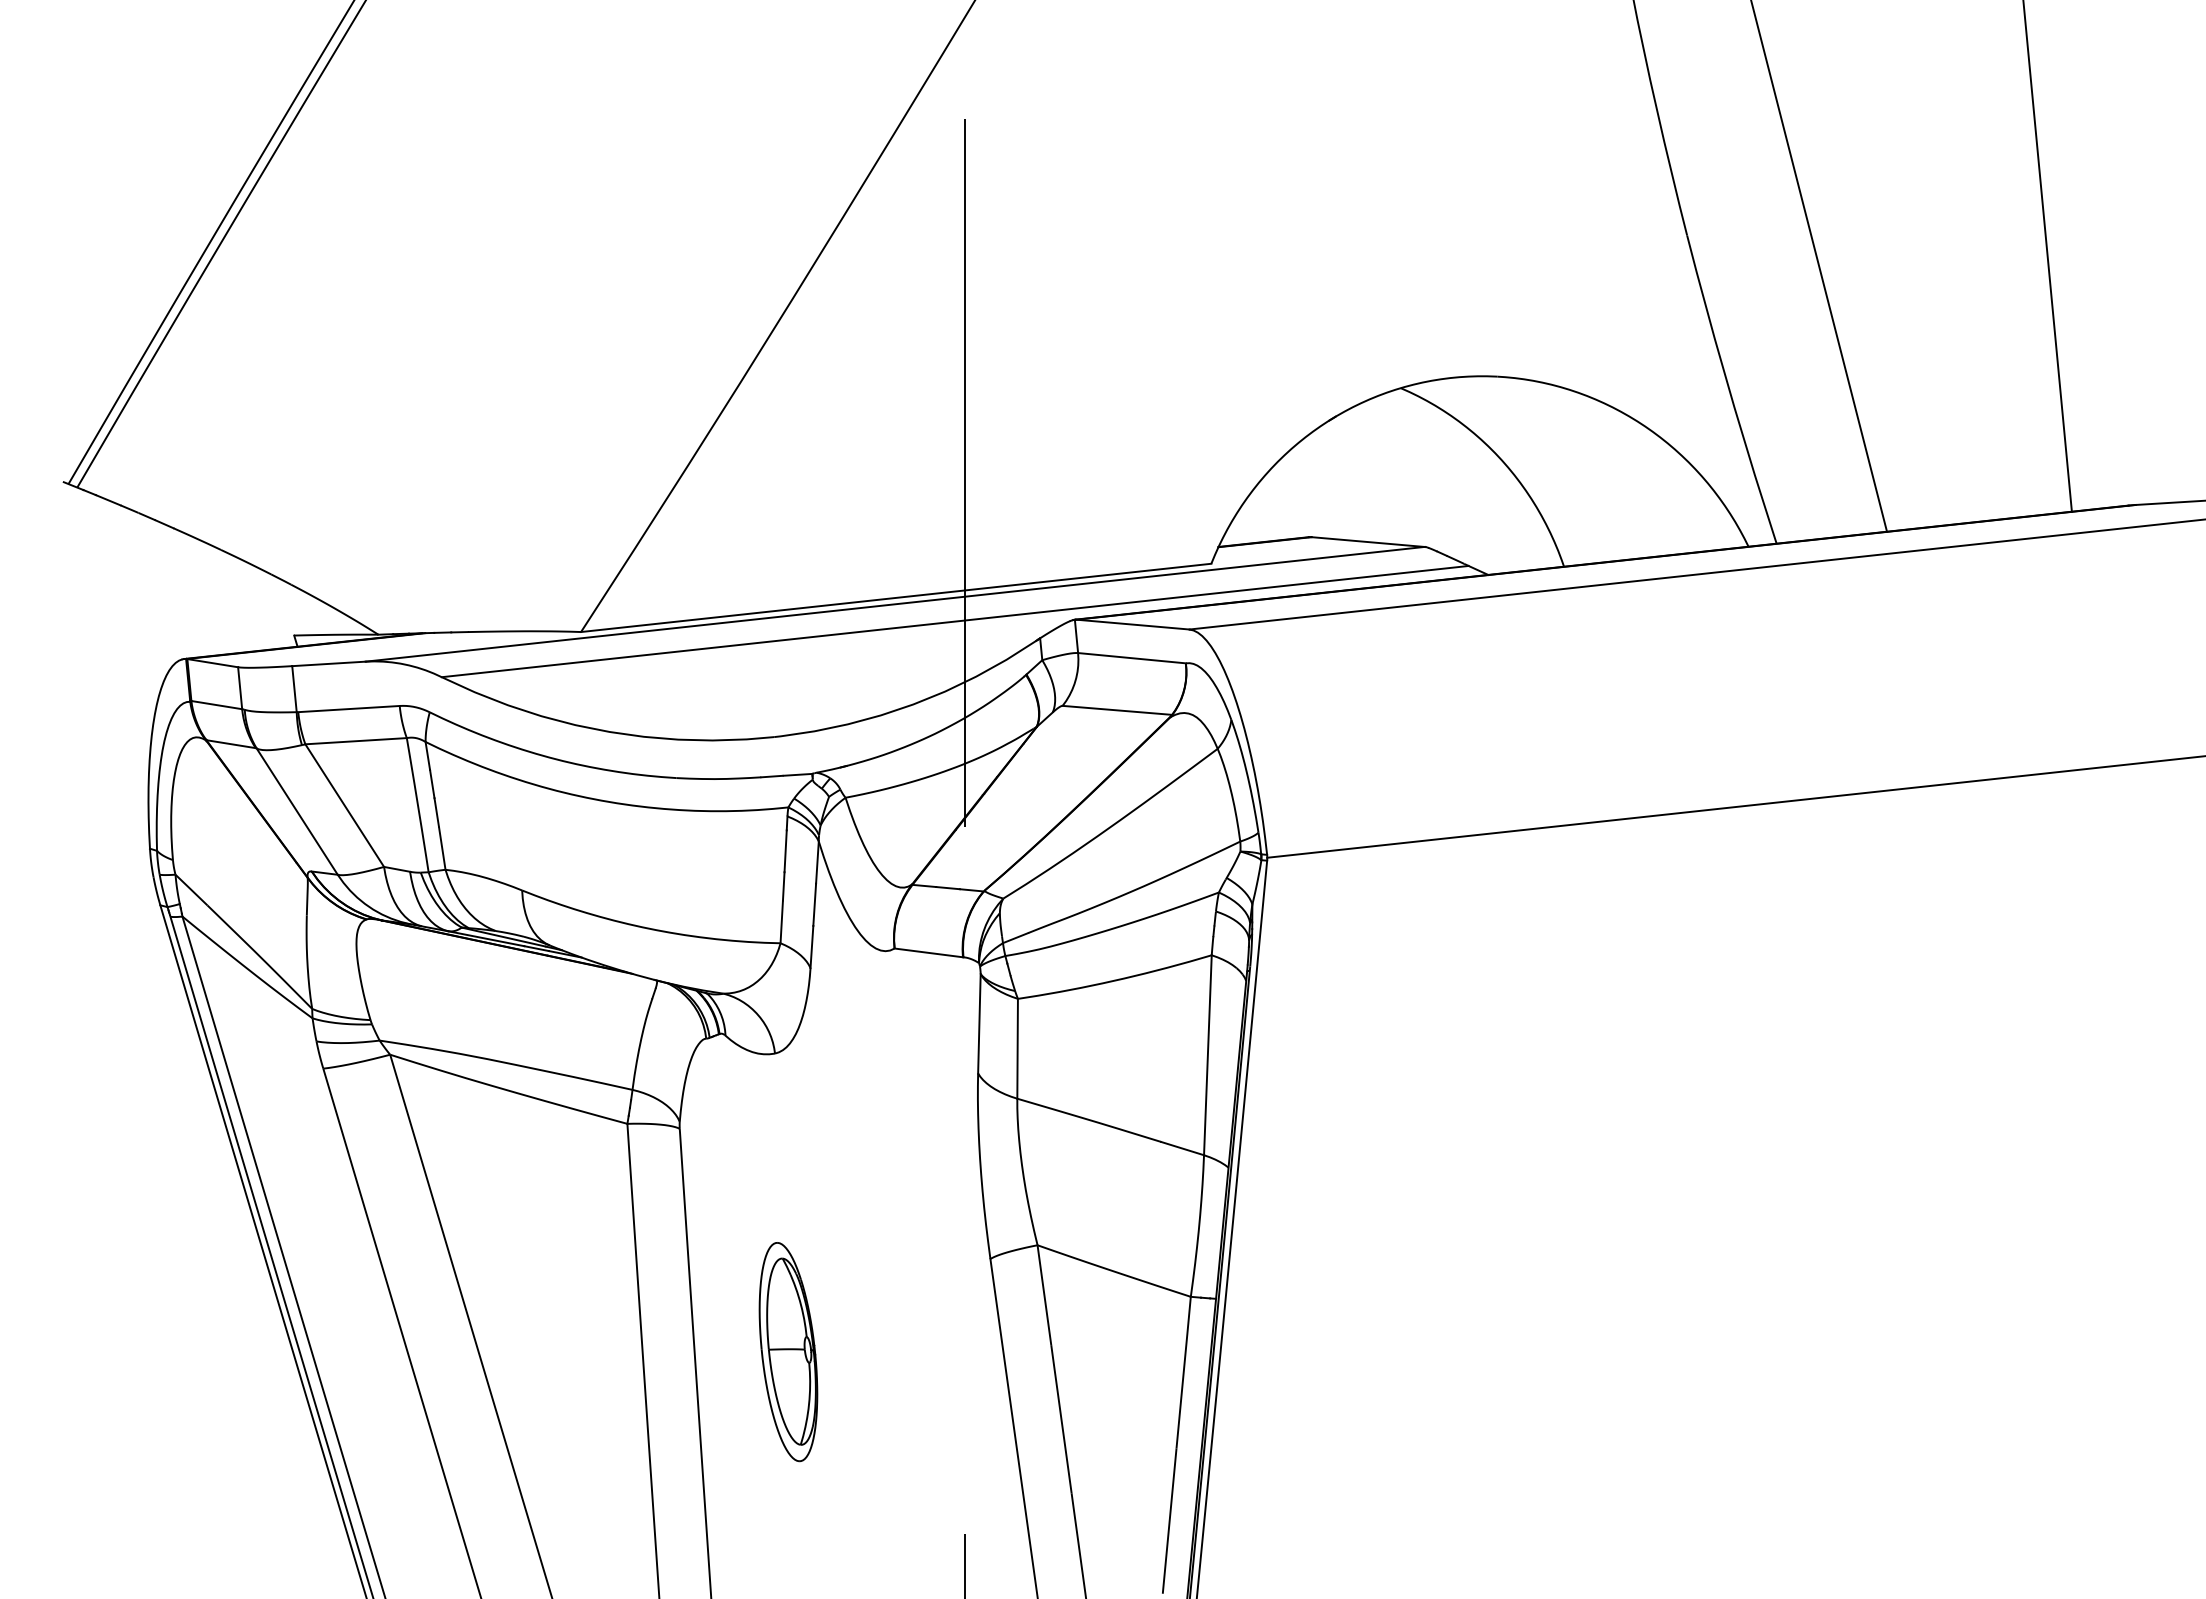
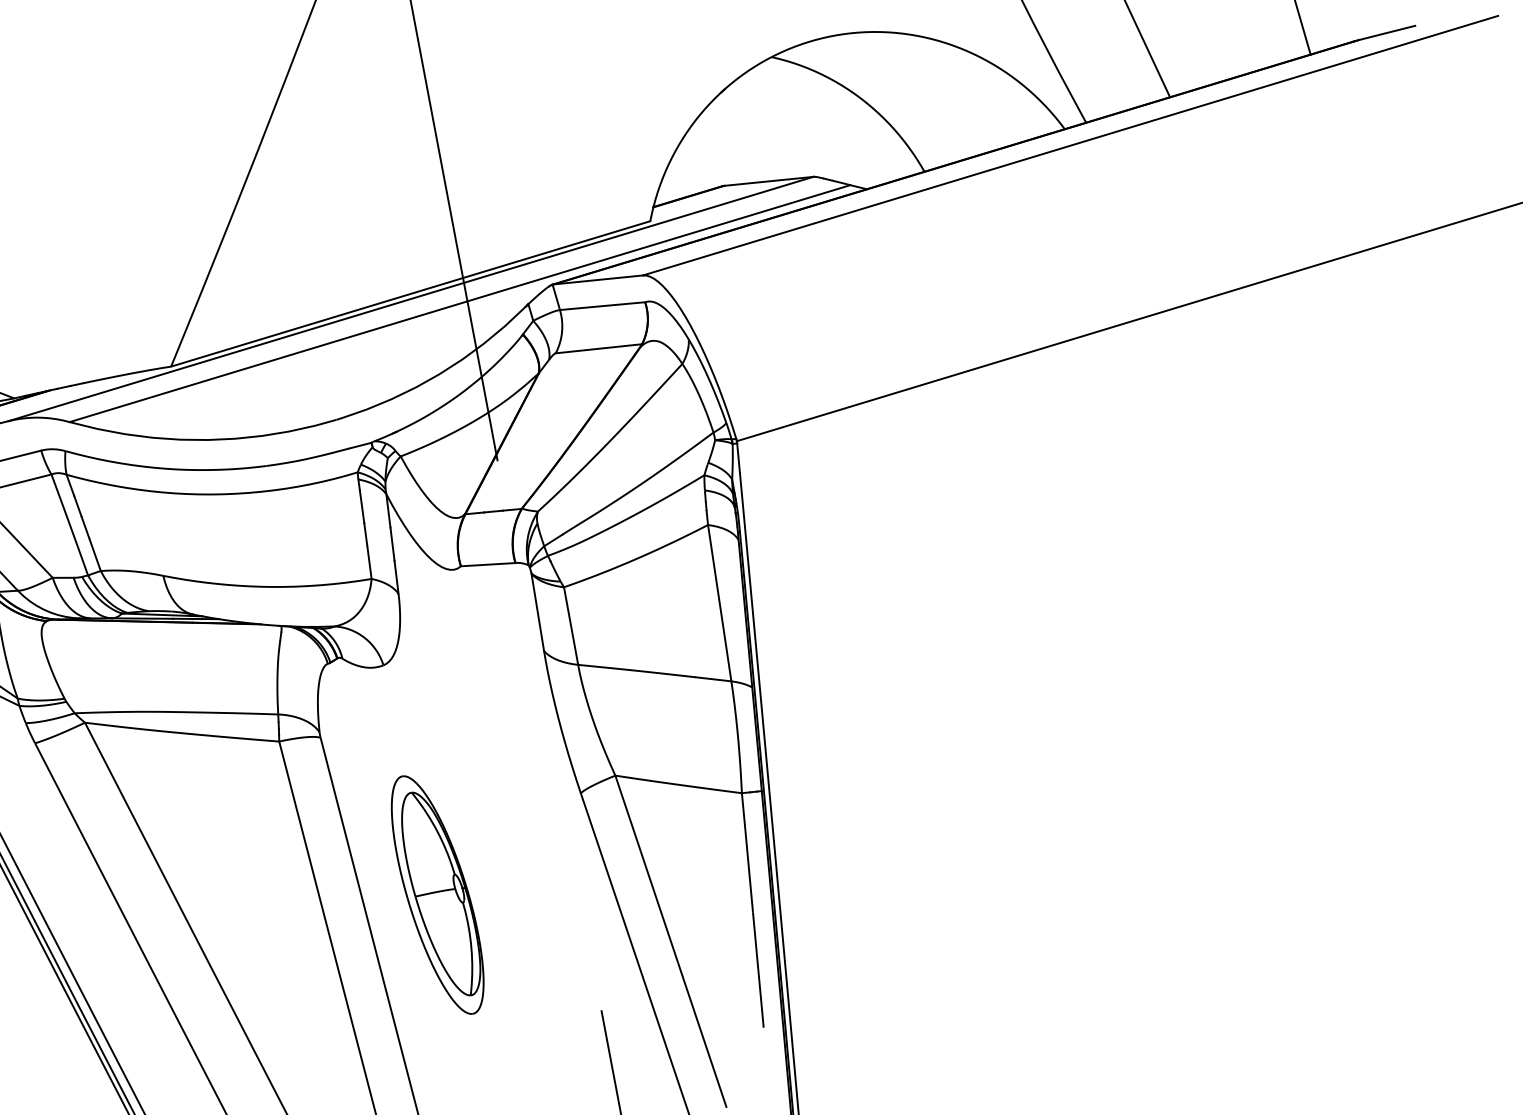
part: (788, 1351) -> (437, 894), size x1.43

